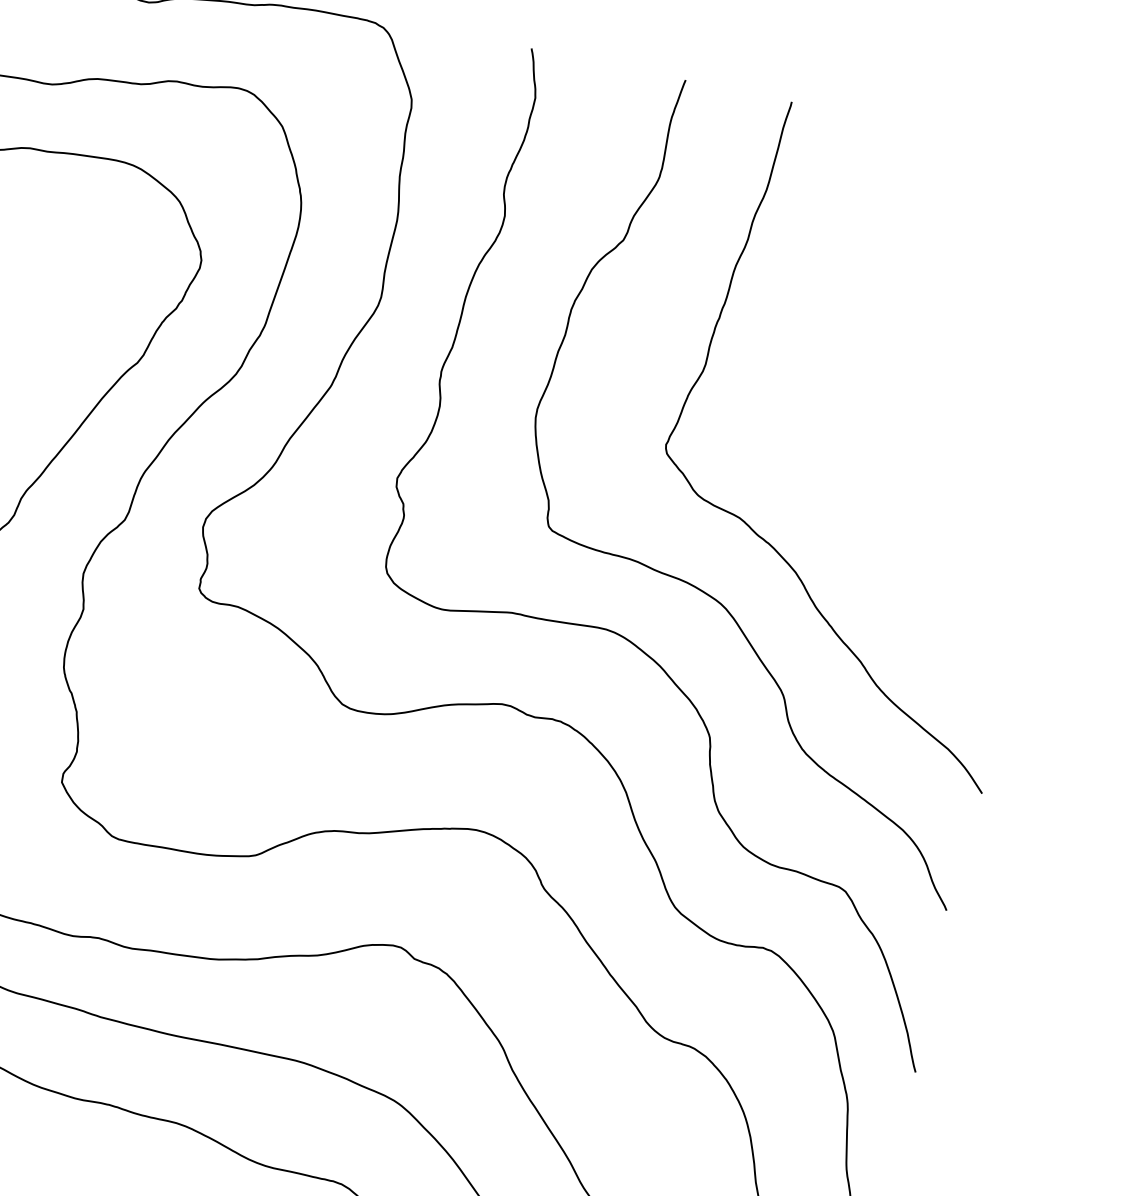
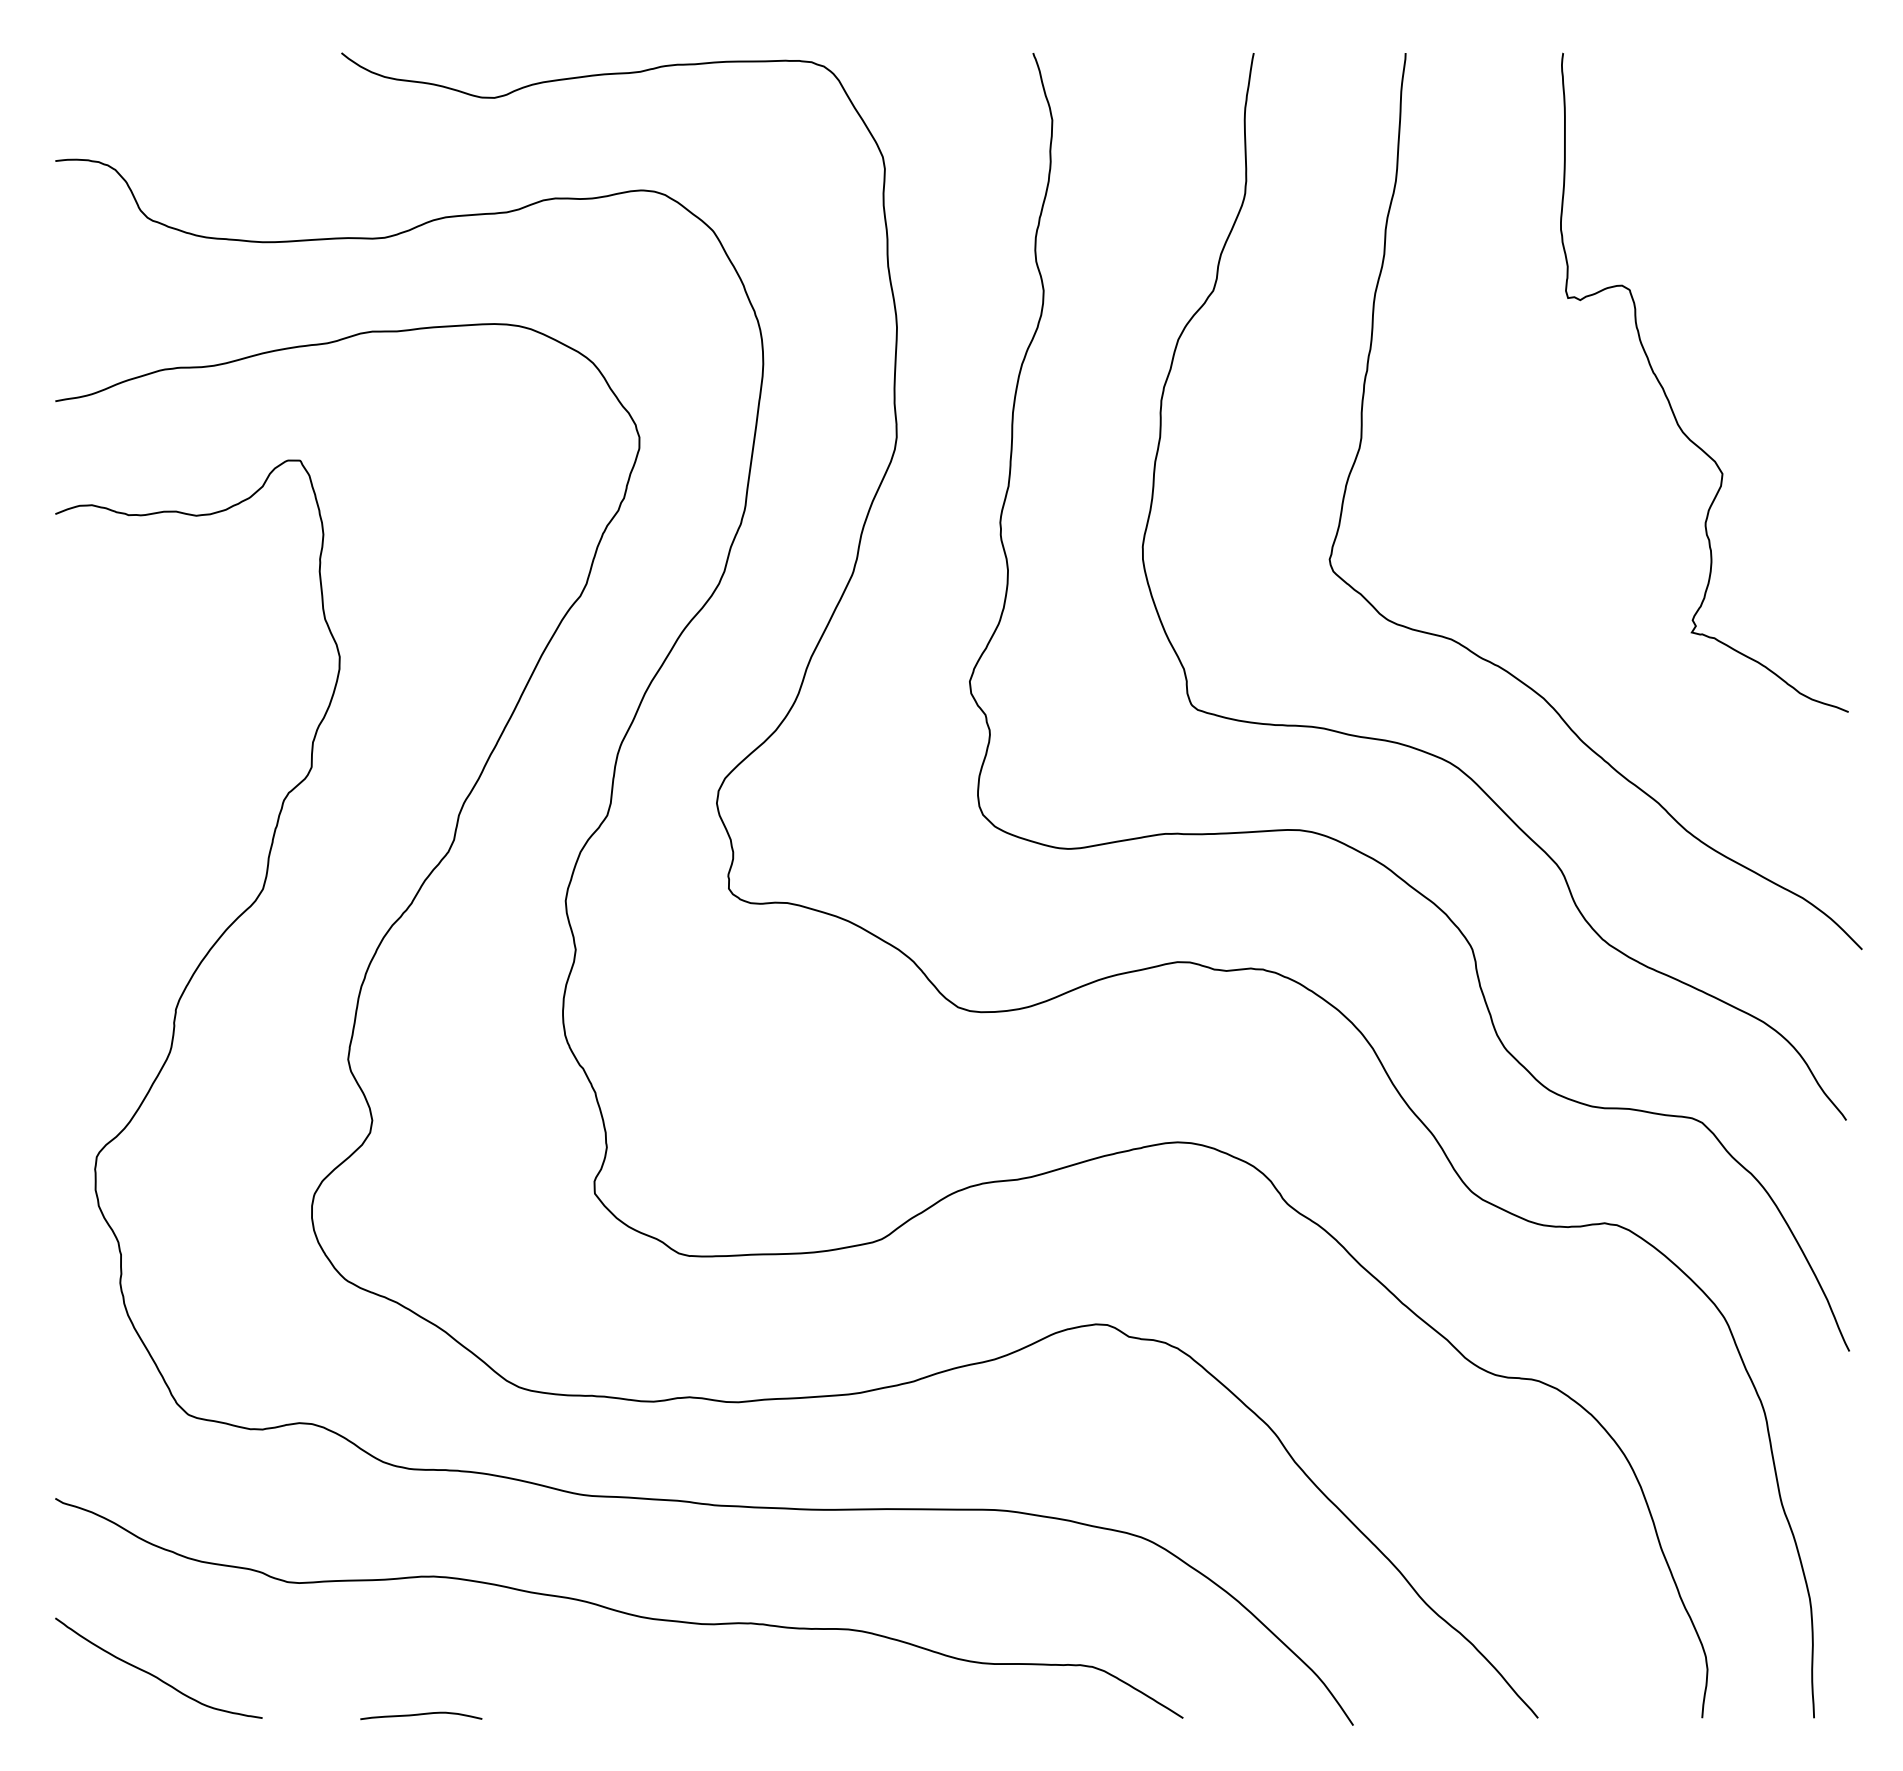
curve: (926, 382) -> (1669, 400), added

